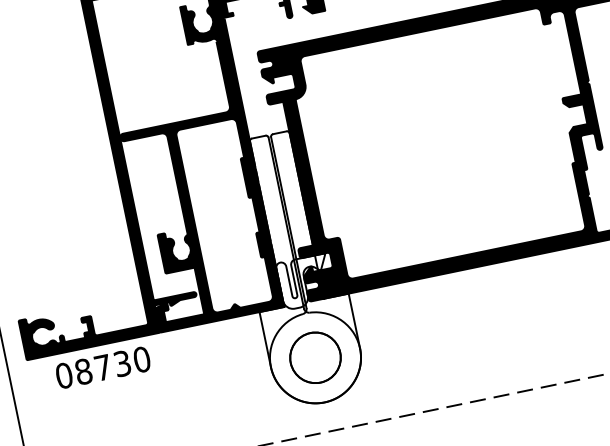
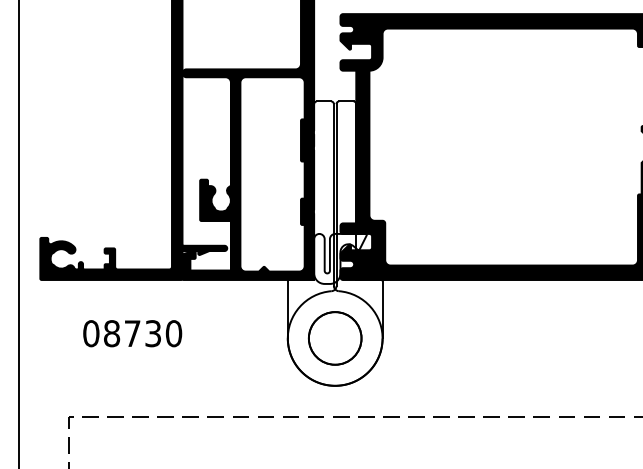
text: (102, 367) -> (132, 333), moved

